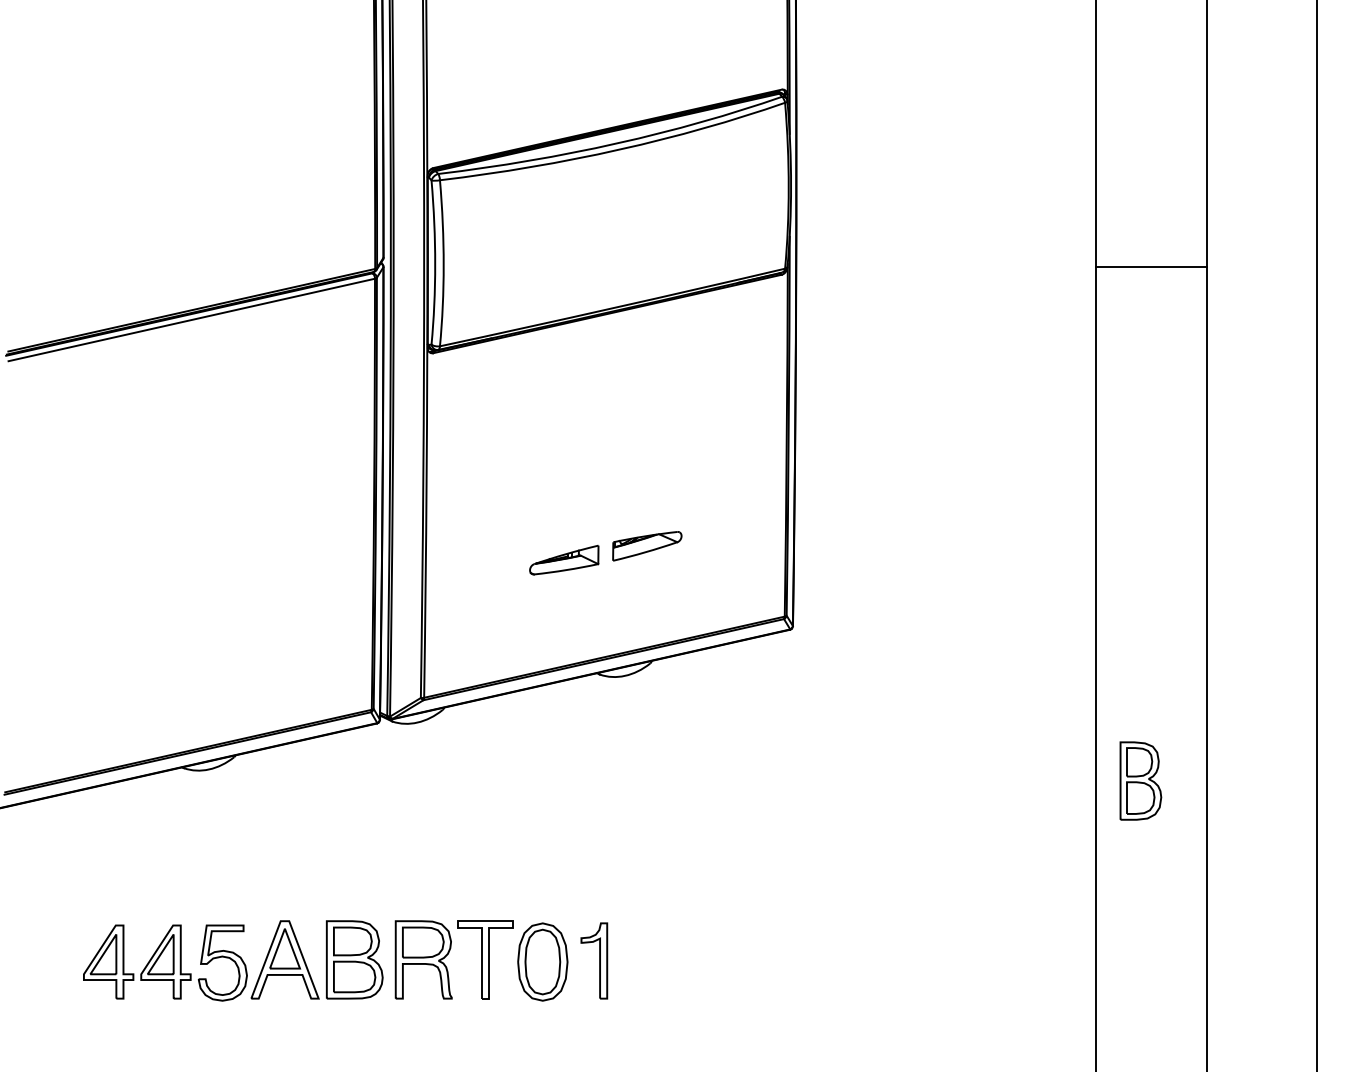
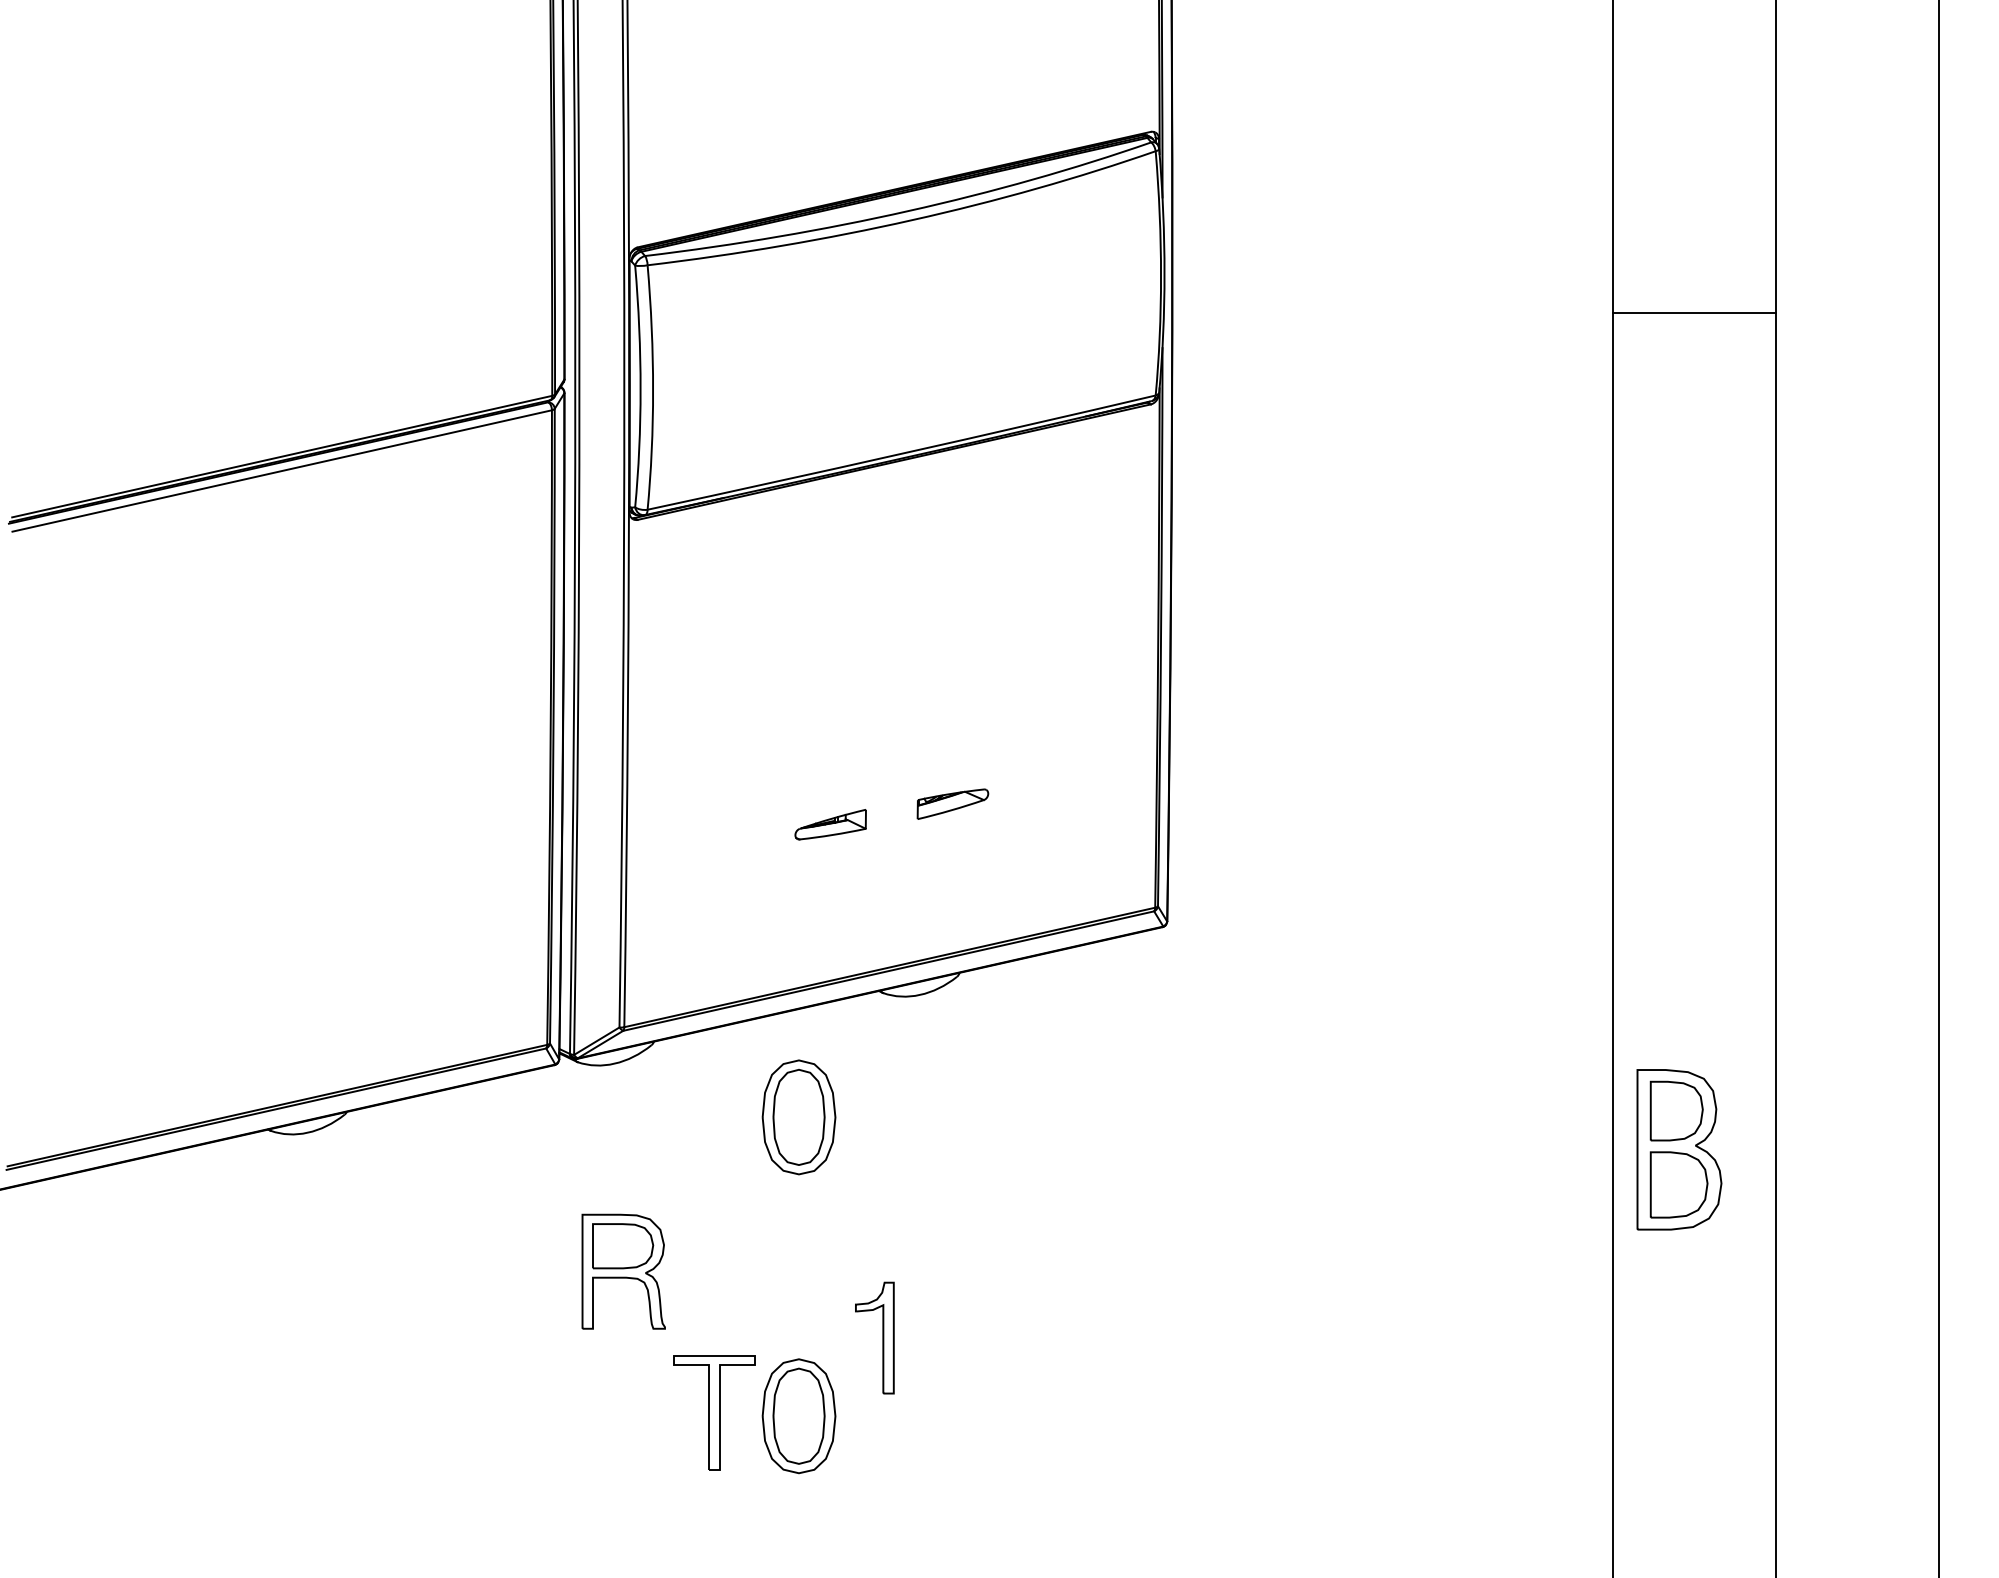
line: (1150, 266) -> (1693, 312), moved
part: (647, 546) -> (953, 804), size x0.7
part: (564, 560) -> (830, 825), size x0.7
part: (542, 758) -> (798, 1116), added
part: (1140, 780) -> (1678, 1148), size x1.4
part: (423, 959) -> (623, 1271), moved
part: (233, 960) -> (343, 1413), removed
part: (594, 960) -> (875, 1337), moved

